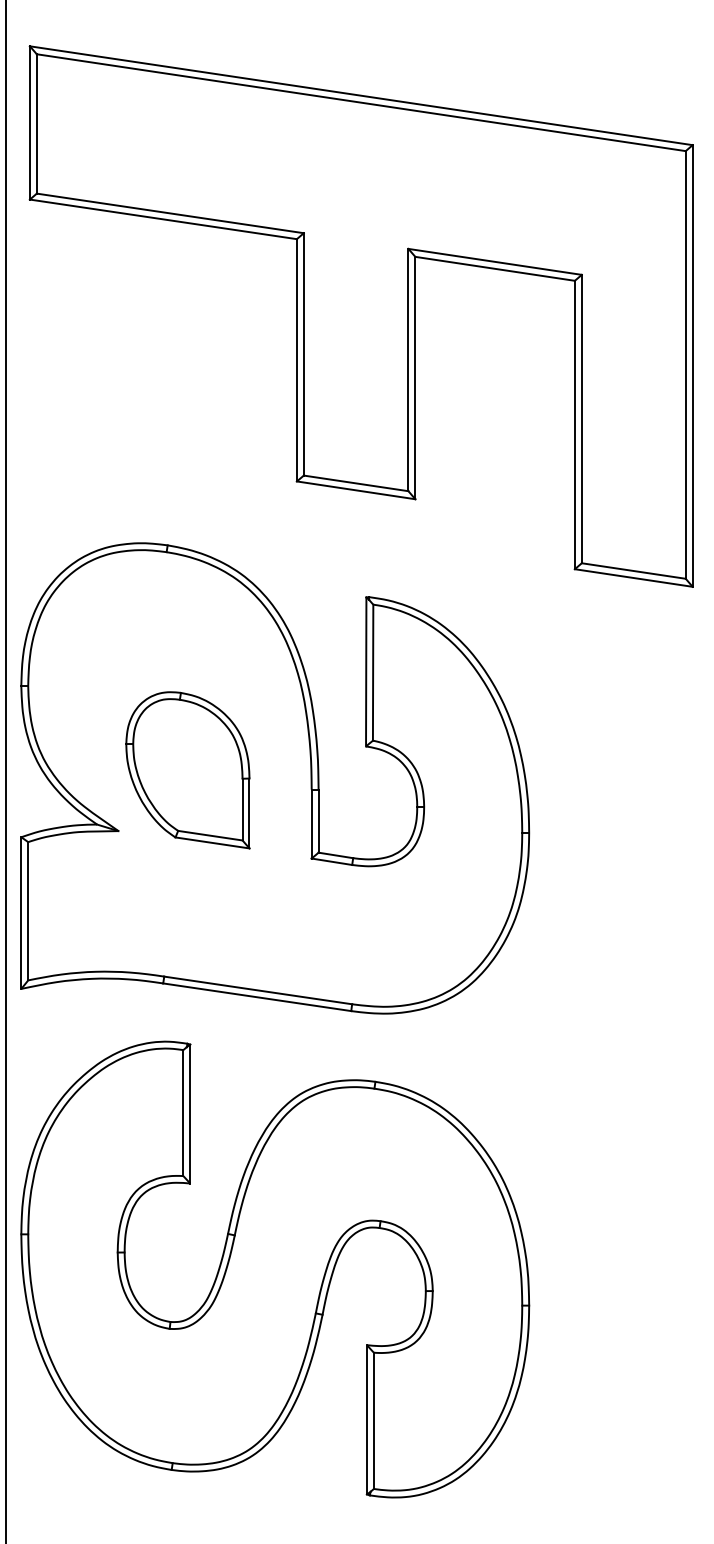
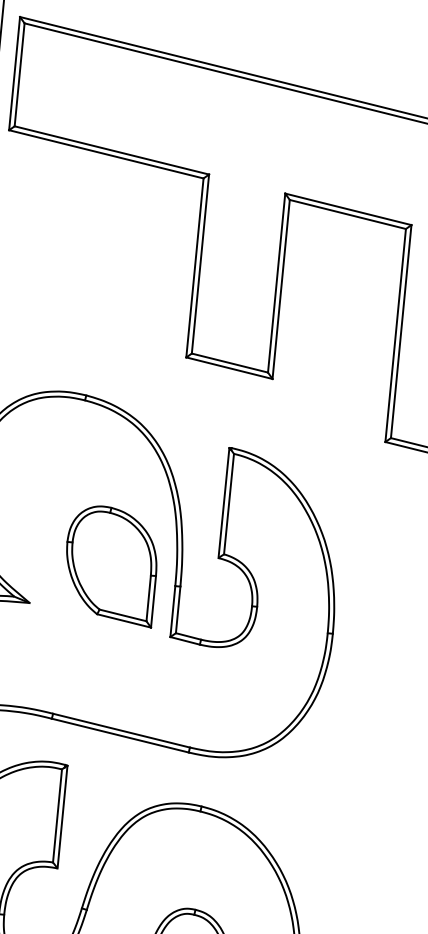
part: (187, 770) -> (110, 565), moved

